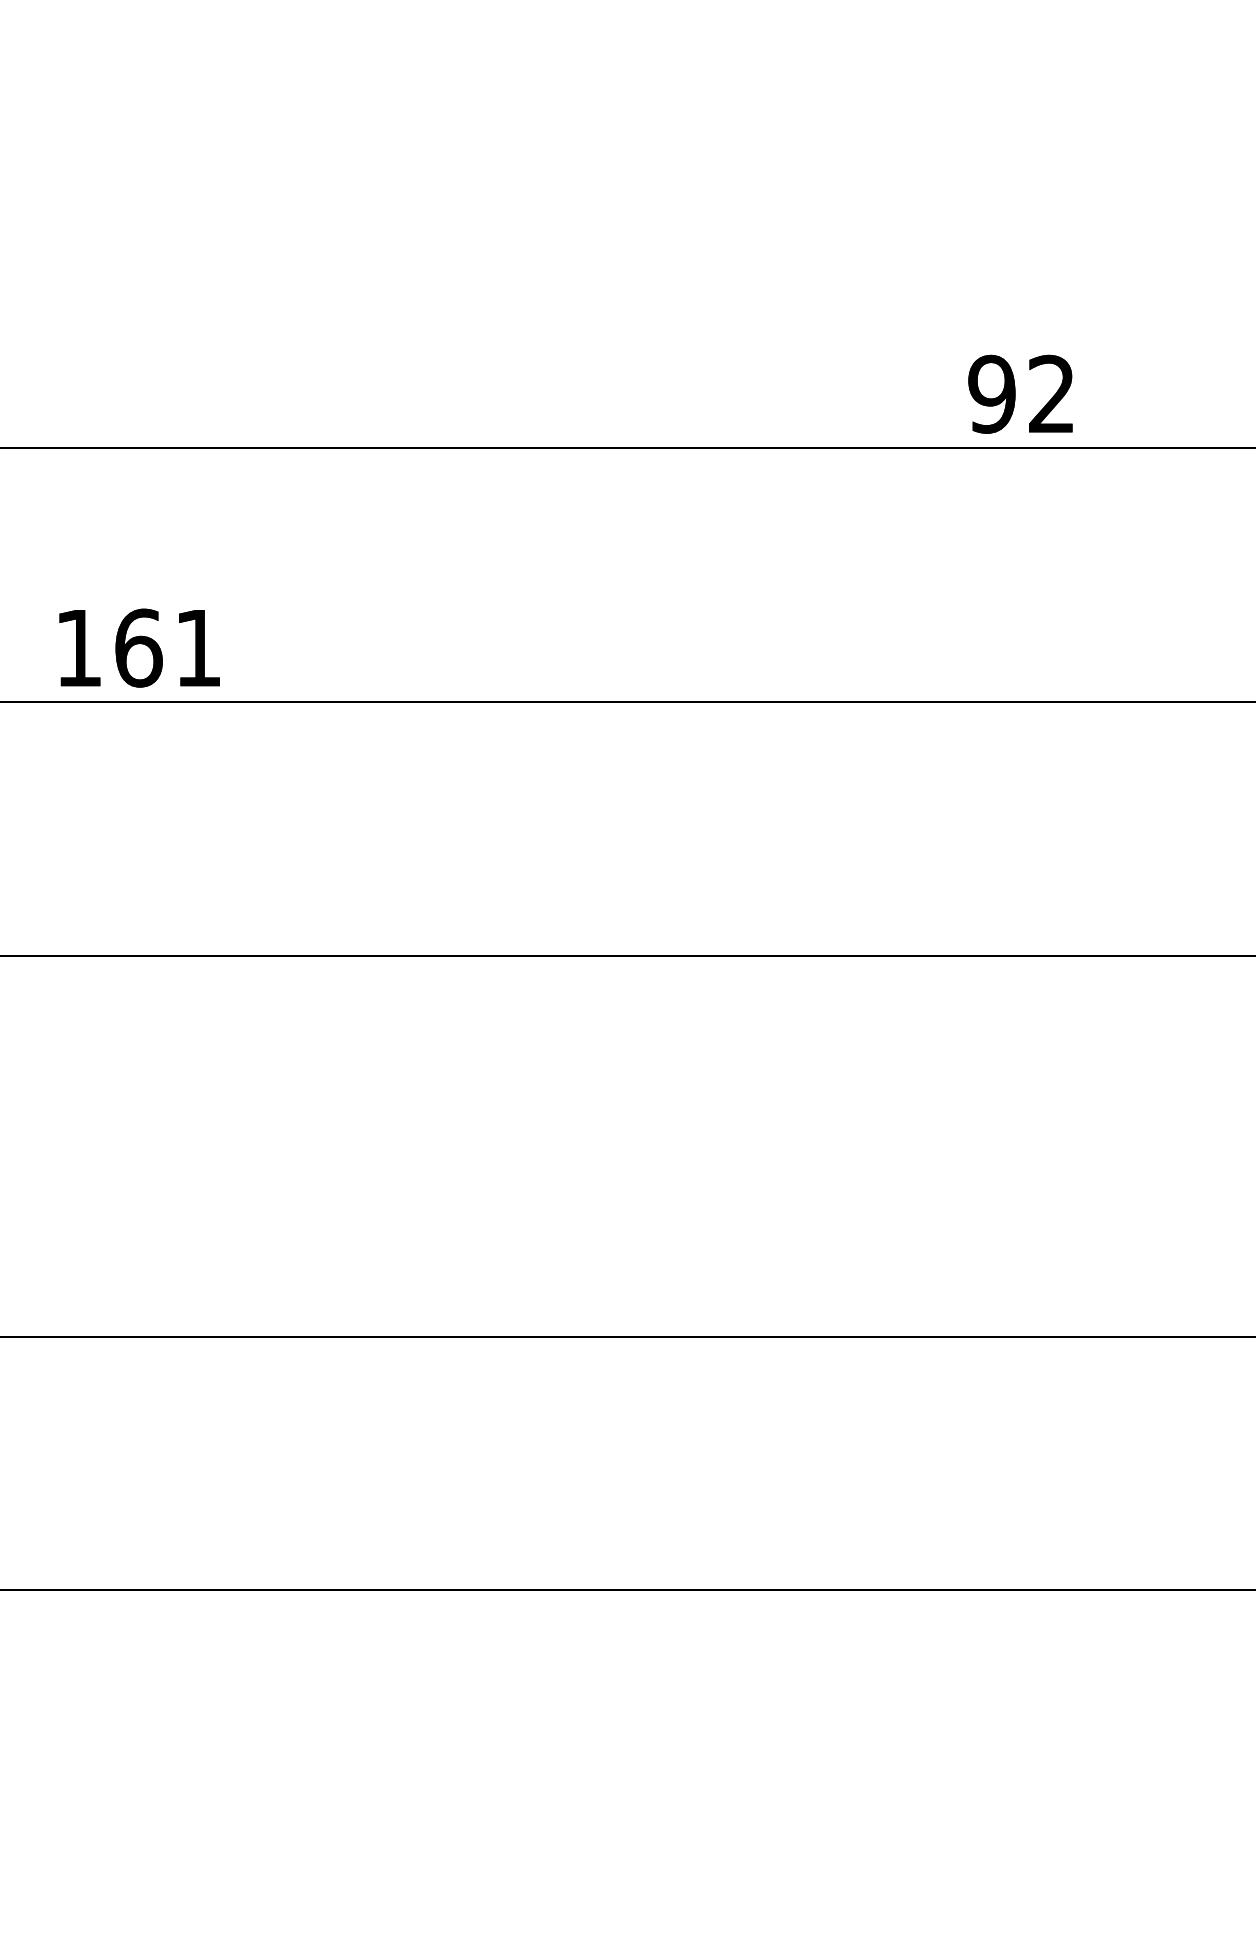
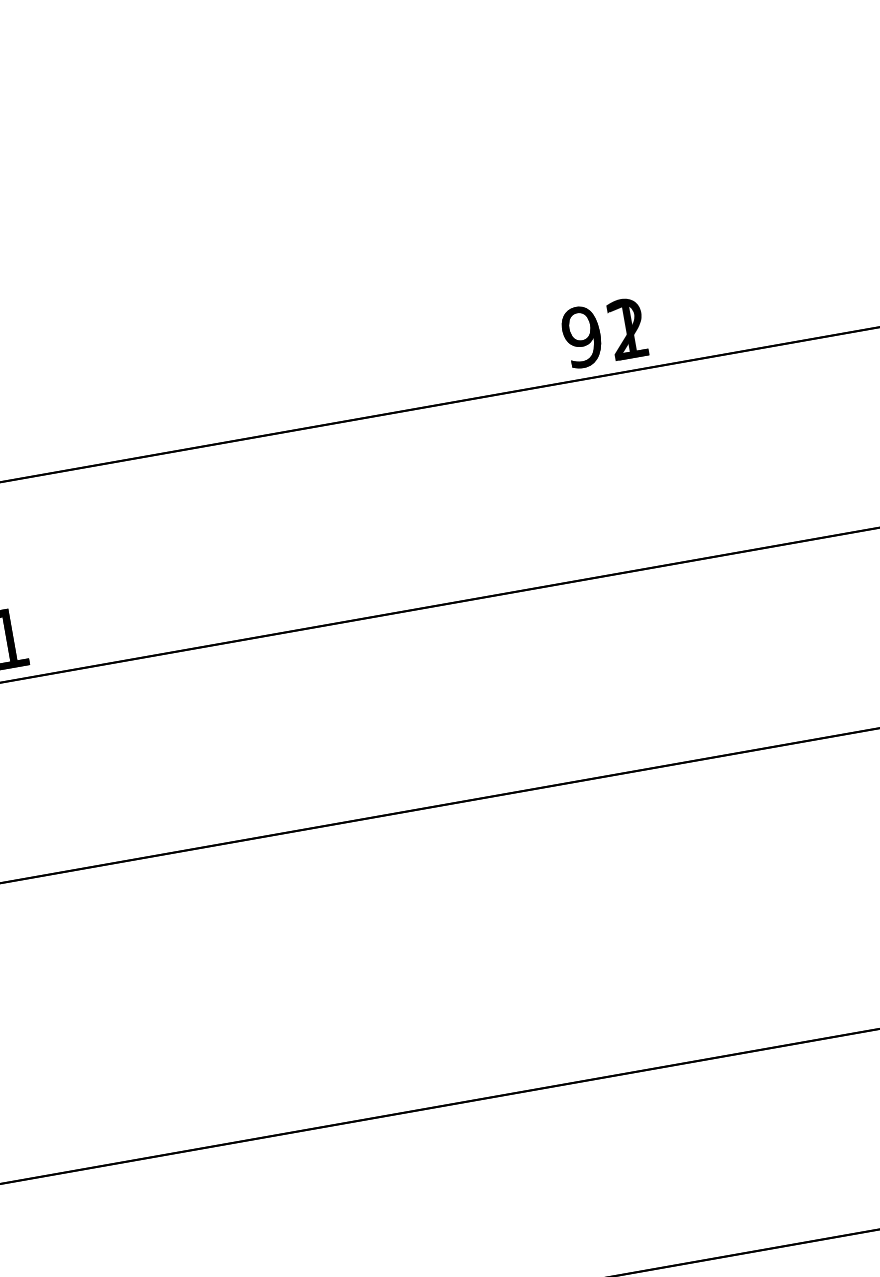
text: (1051, 393) -> (627, 328), 92 -> 91

